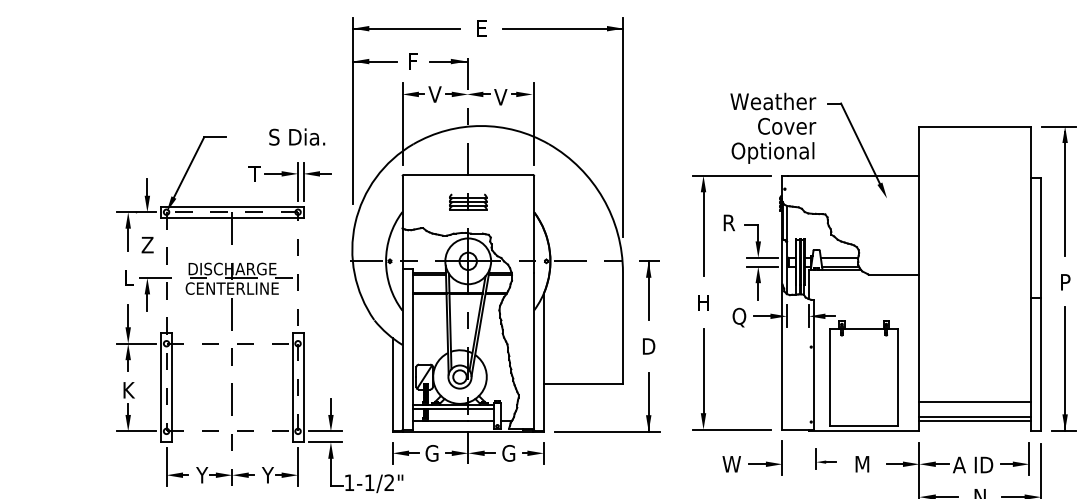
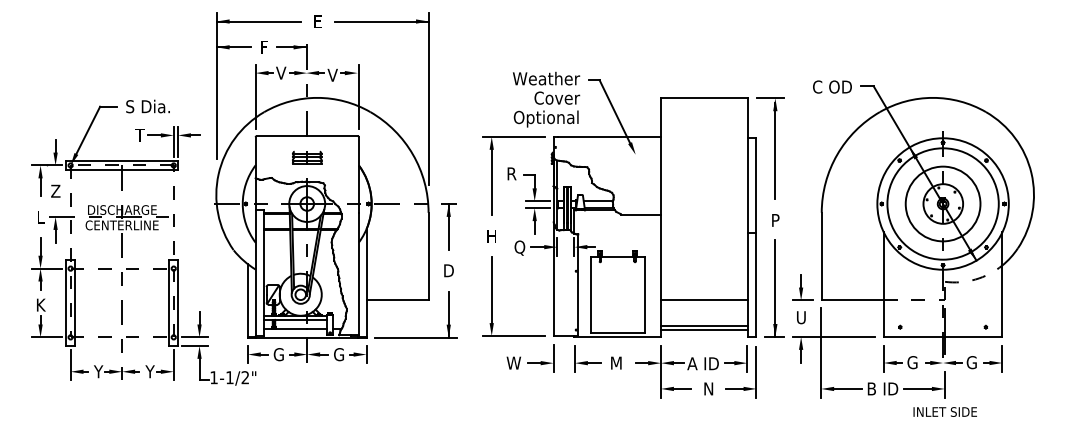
text: (296, 137) -> (147, 106), moved
line: (974, 402) -> (704, 300), moved
part: (825, 458) -> (587, 358), size x1.67

